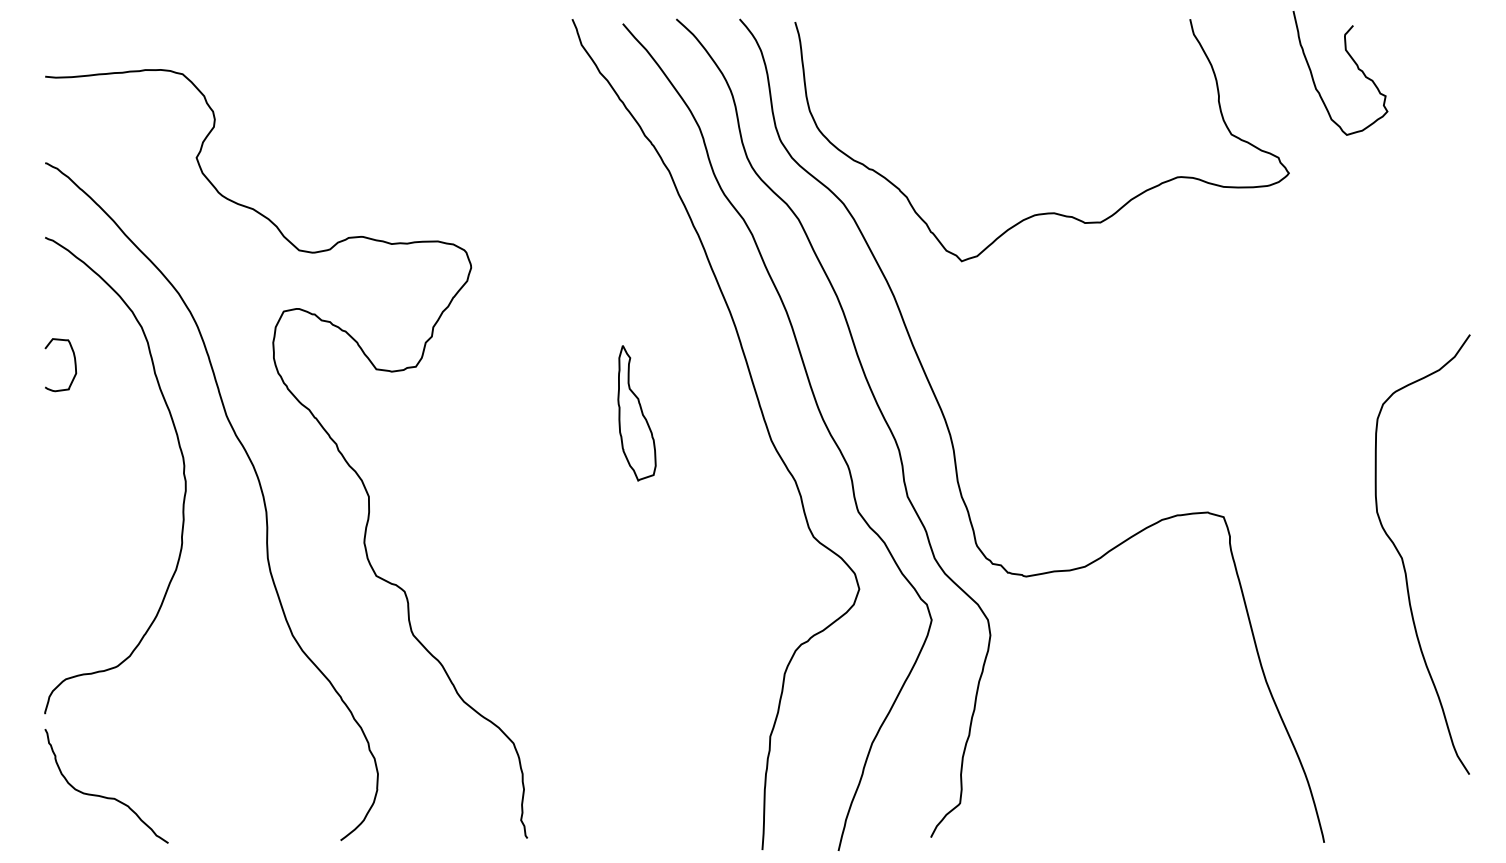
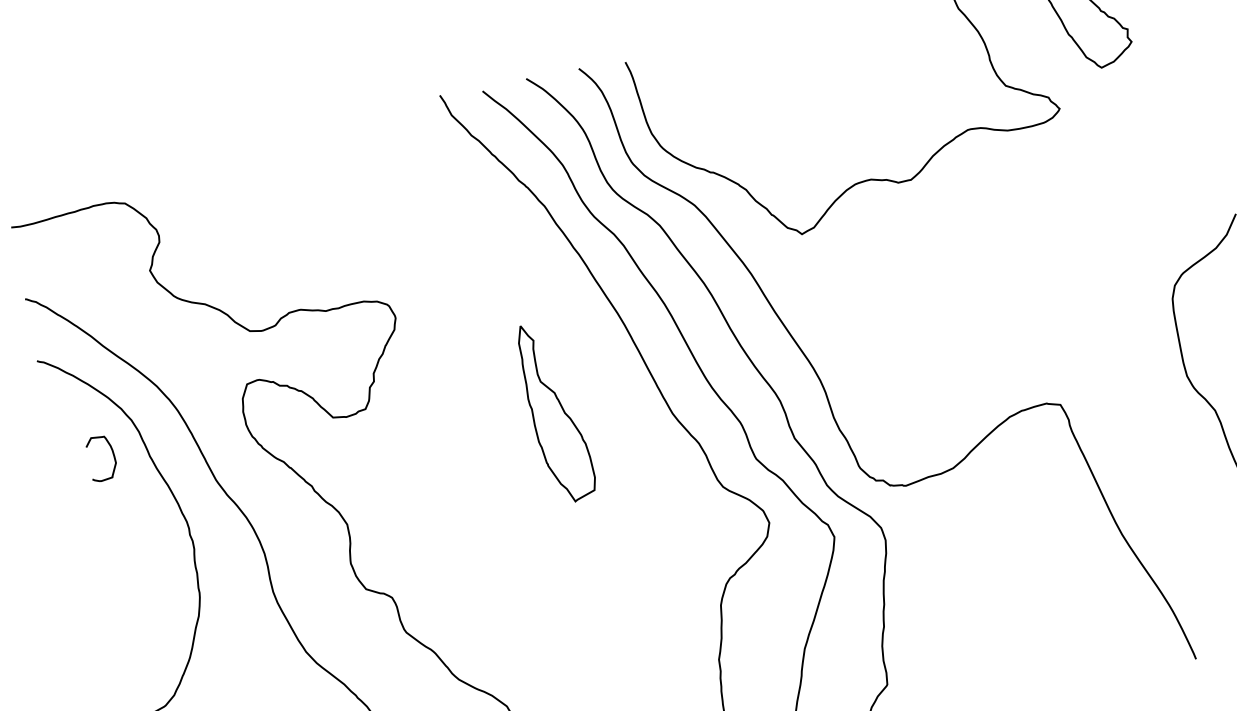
curve: (74, 365) -> (113, 456), moved
part: (636, 413) -> (556, 412), size x1.6

